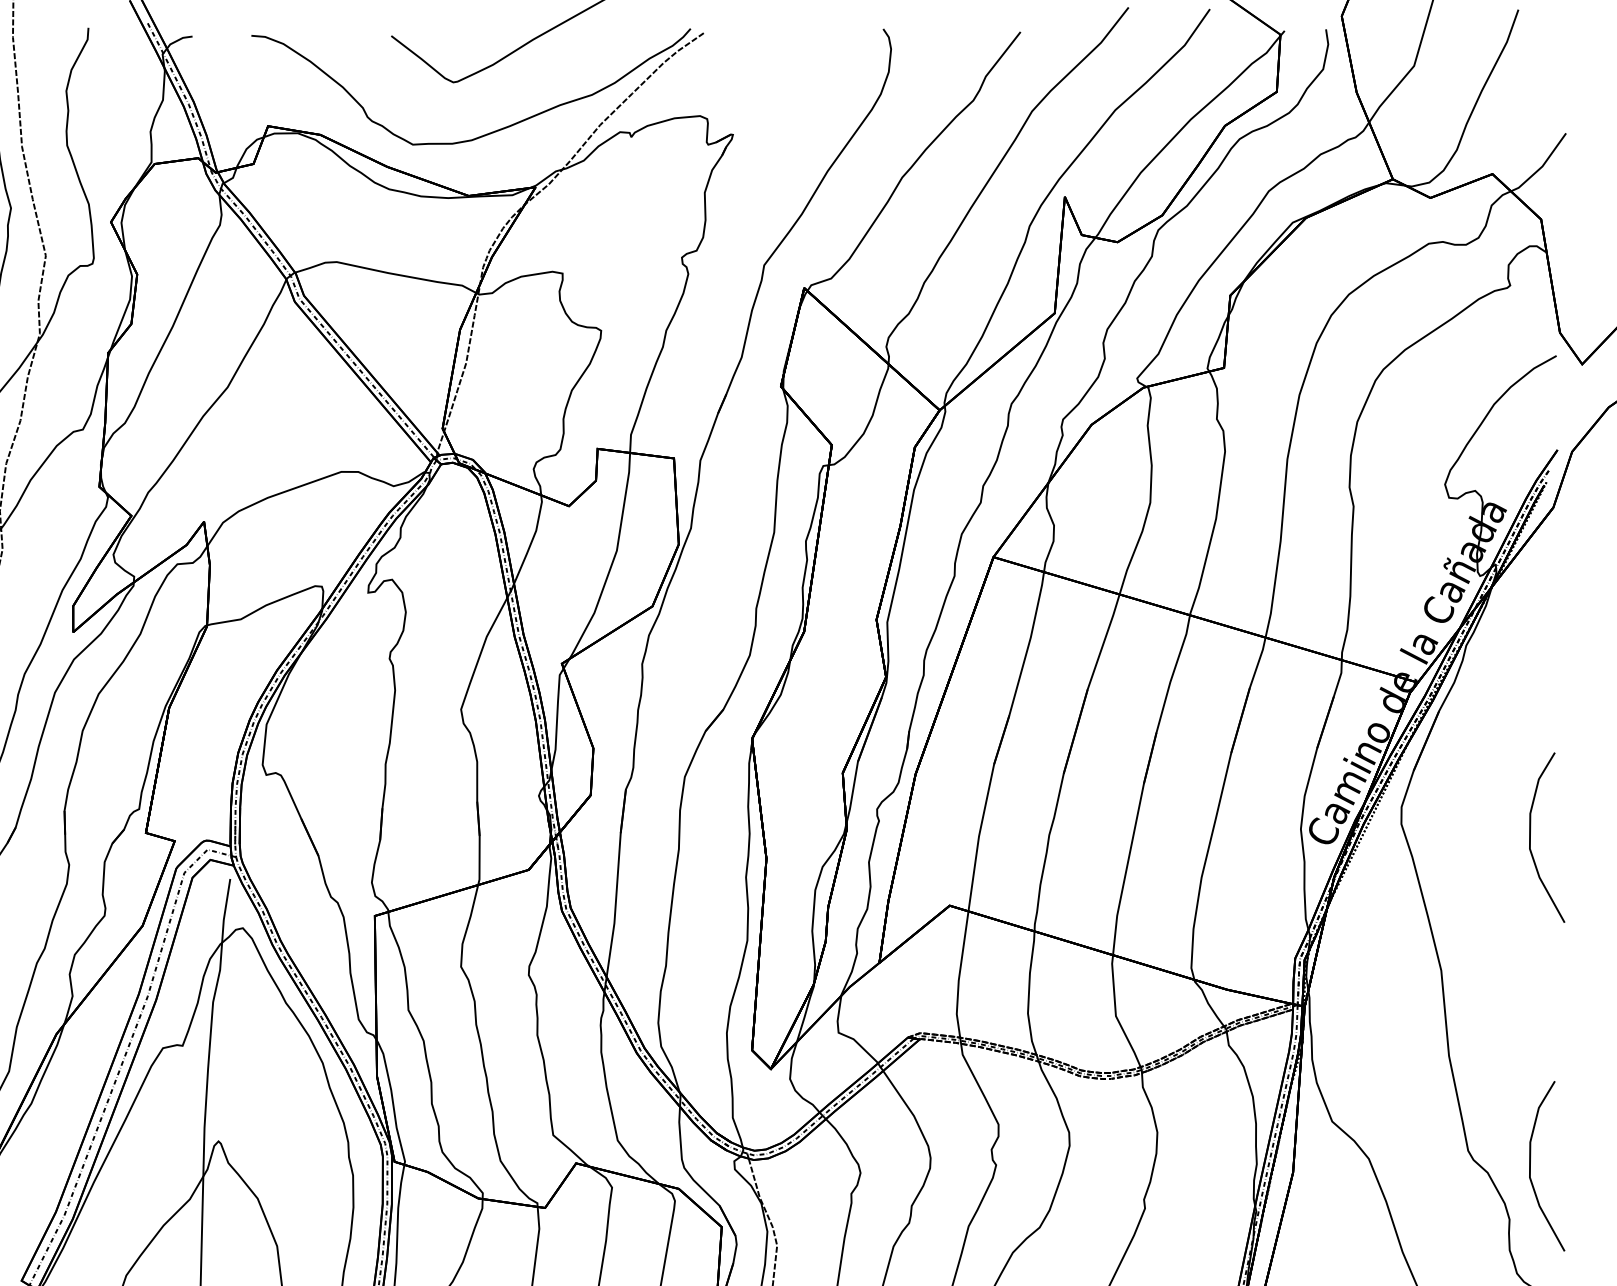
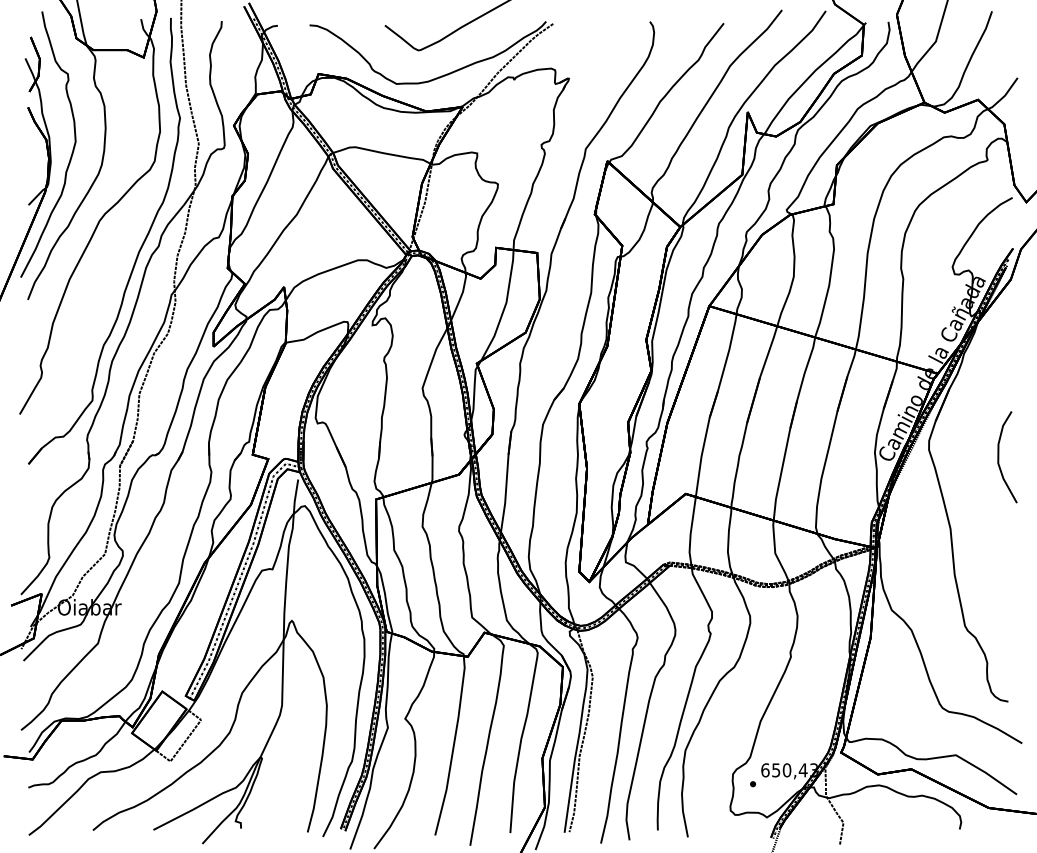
curve: (1532, 1166) -> (999, 634), removed

